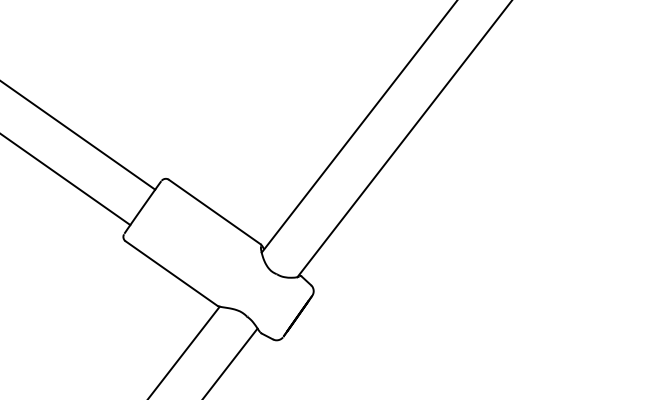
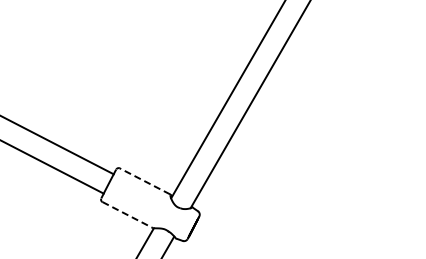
line: (213, 212) -> (144, 181), solid -> dashed
line: (173, 274) -> (128, 215), solid -> dashed

